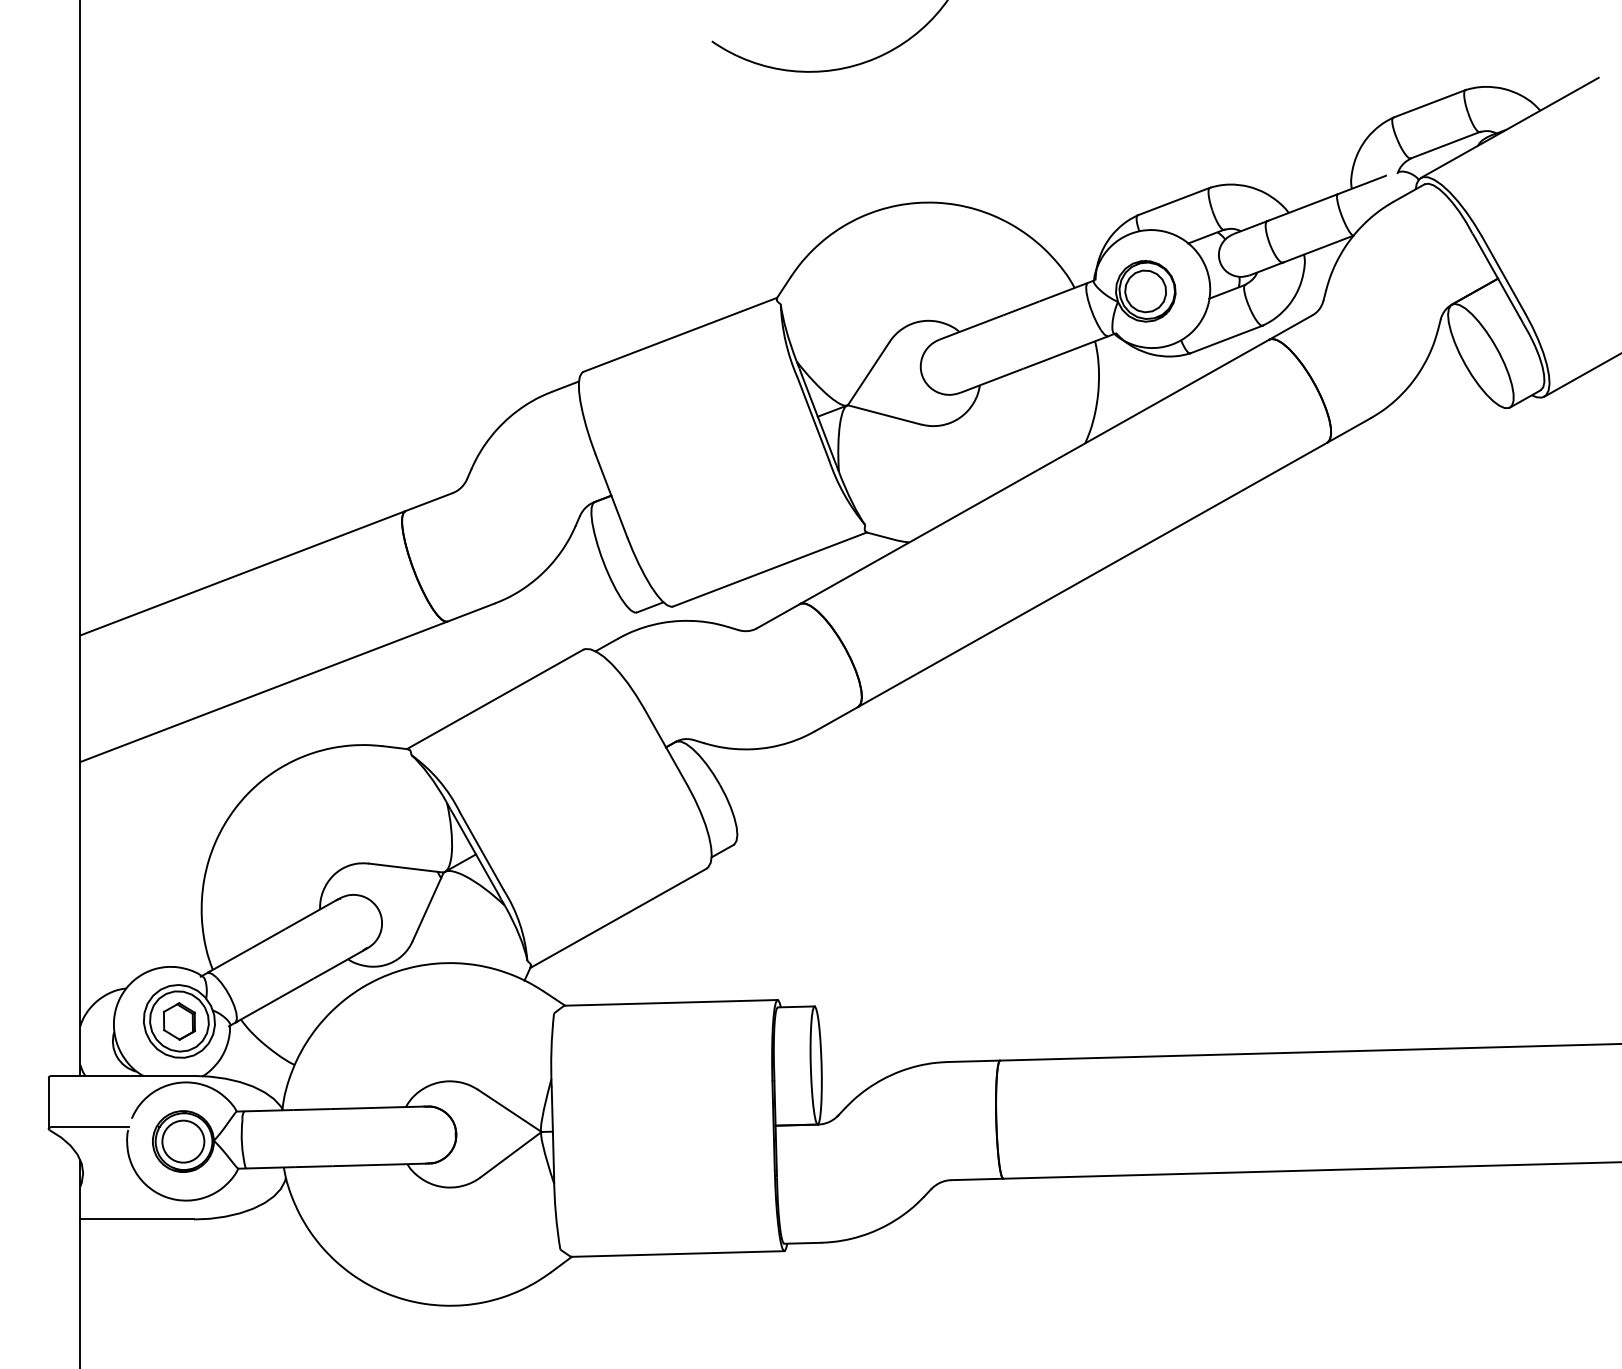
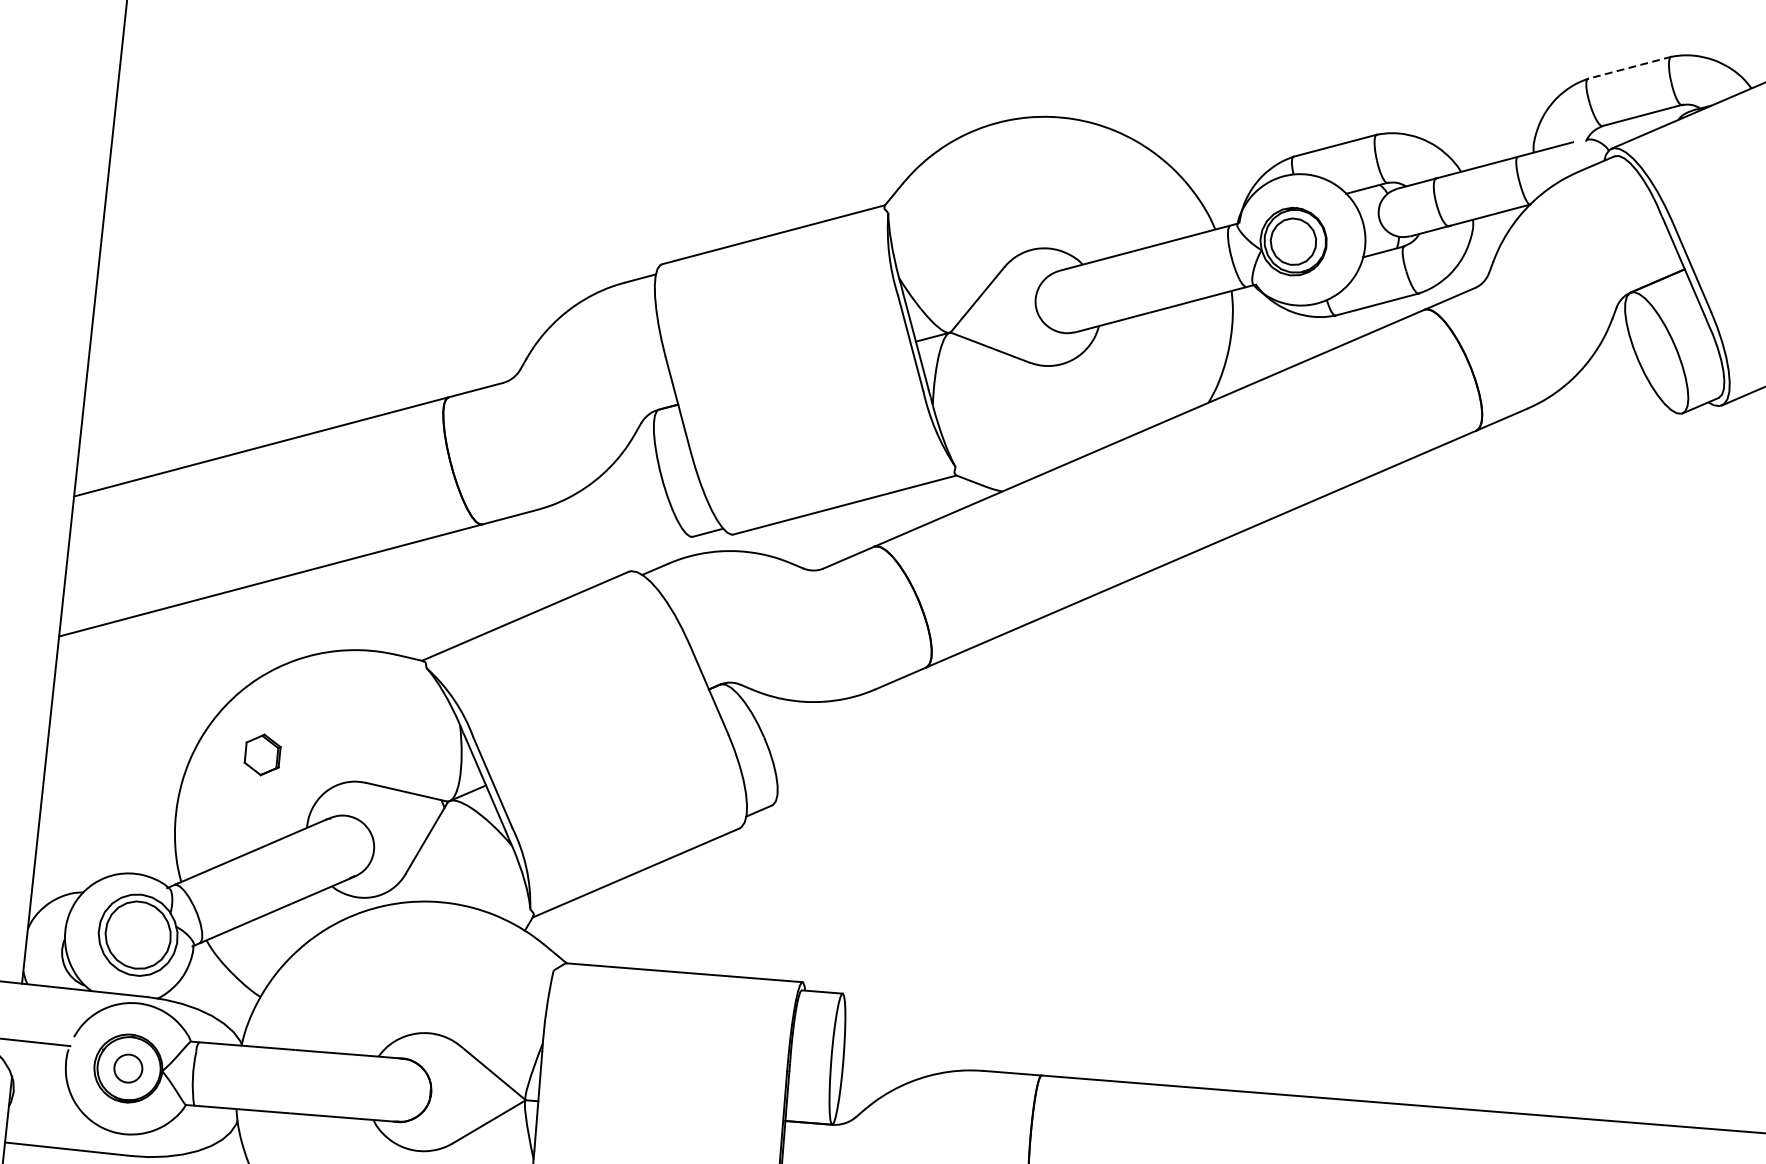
line: (1428, 104) -> (1628, 68), solid -> dashed
part: (179, 1021) -> (262, 754), moved
circle: (183, 1141) -> (128, 1068), size x0.6

